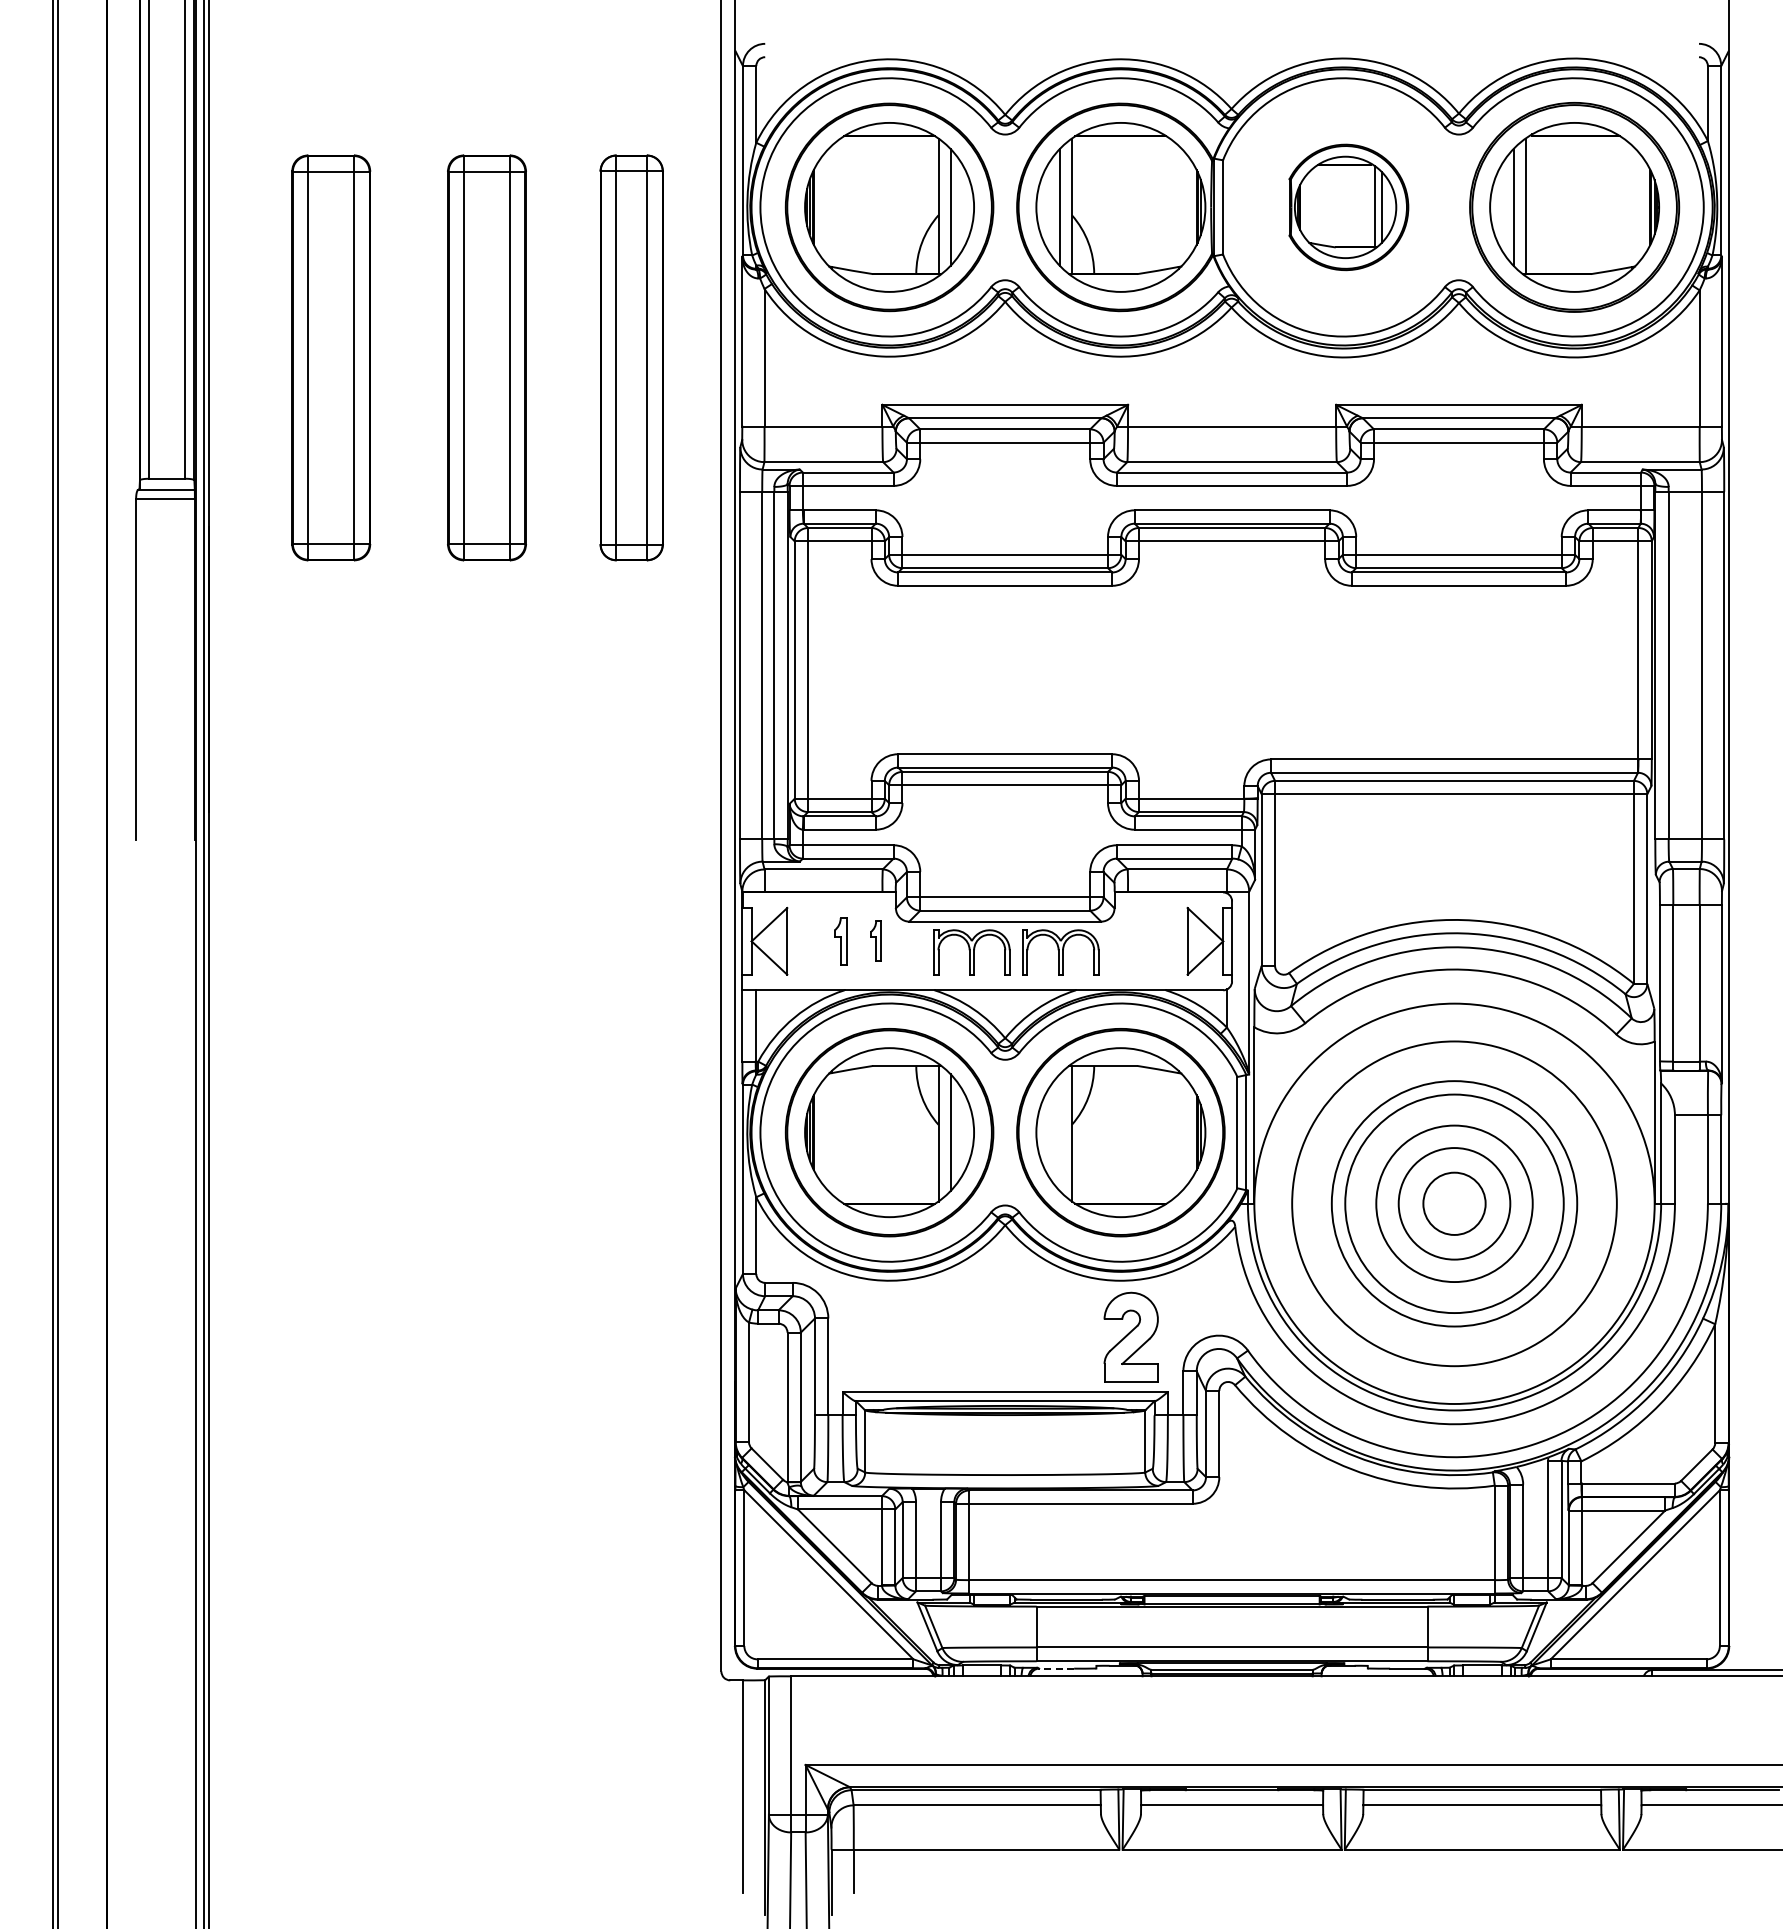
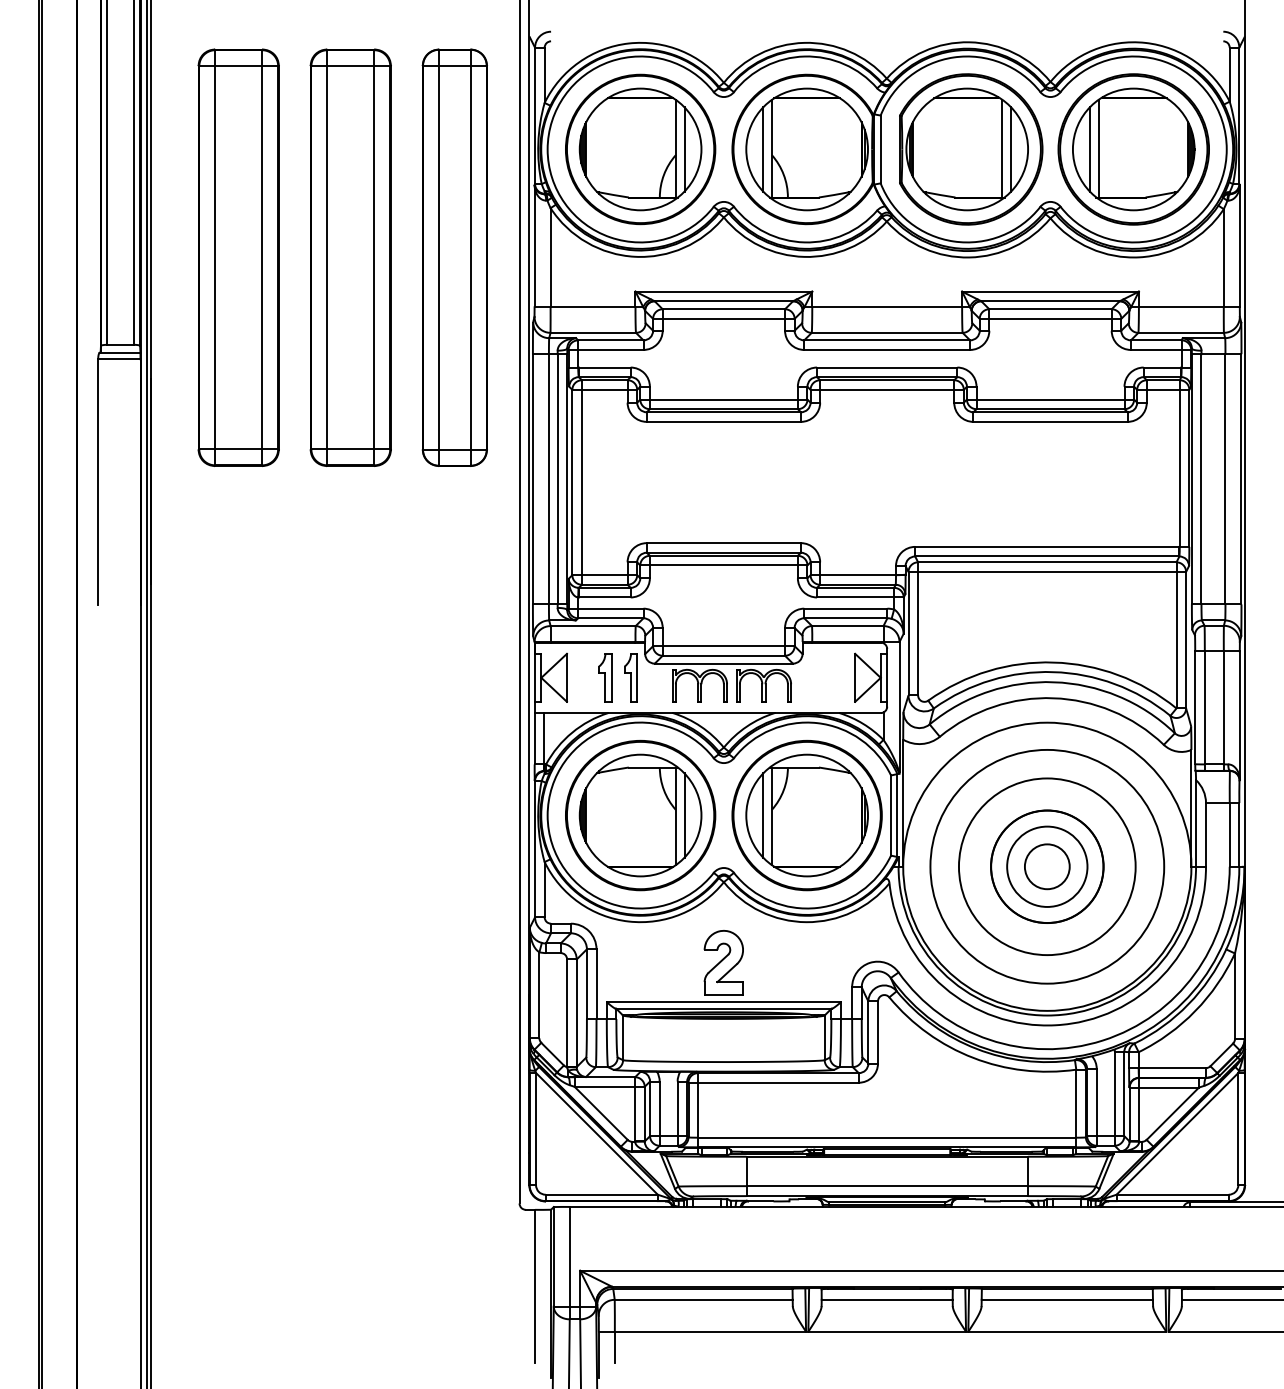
part: (1348, 207) -> (970, 149), size x1.67
part: (330, 357) -> (238, 257), size x1.43
part: (486, 357) -> (350, 257), size x1.43
part: (631, 357) -> (454, 257), size x1.43
part: (840, 941) -> (605, 677), size x1.43
part: (875, 941) -> (630, 677), size x1.67
line: (1059, 1132) -> (762, 815), added
circle: (1454, 1203) -> (1047, 866), size x0.71
part: (1130, 1336) -> (723, 962), moved
line: (1056, 1668) -> (760, 1201), dashed -> solid

